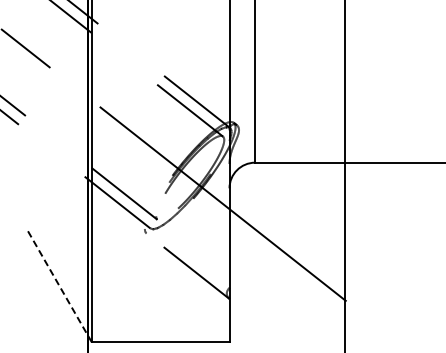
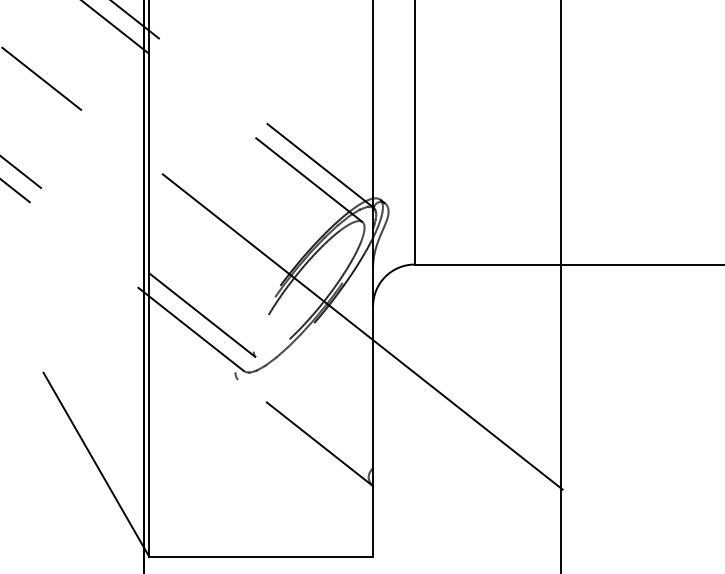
line: (59, 285) -> (96, 464), dashed -> solid

